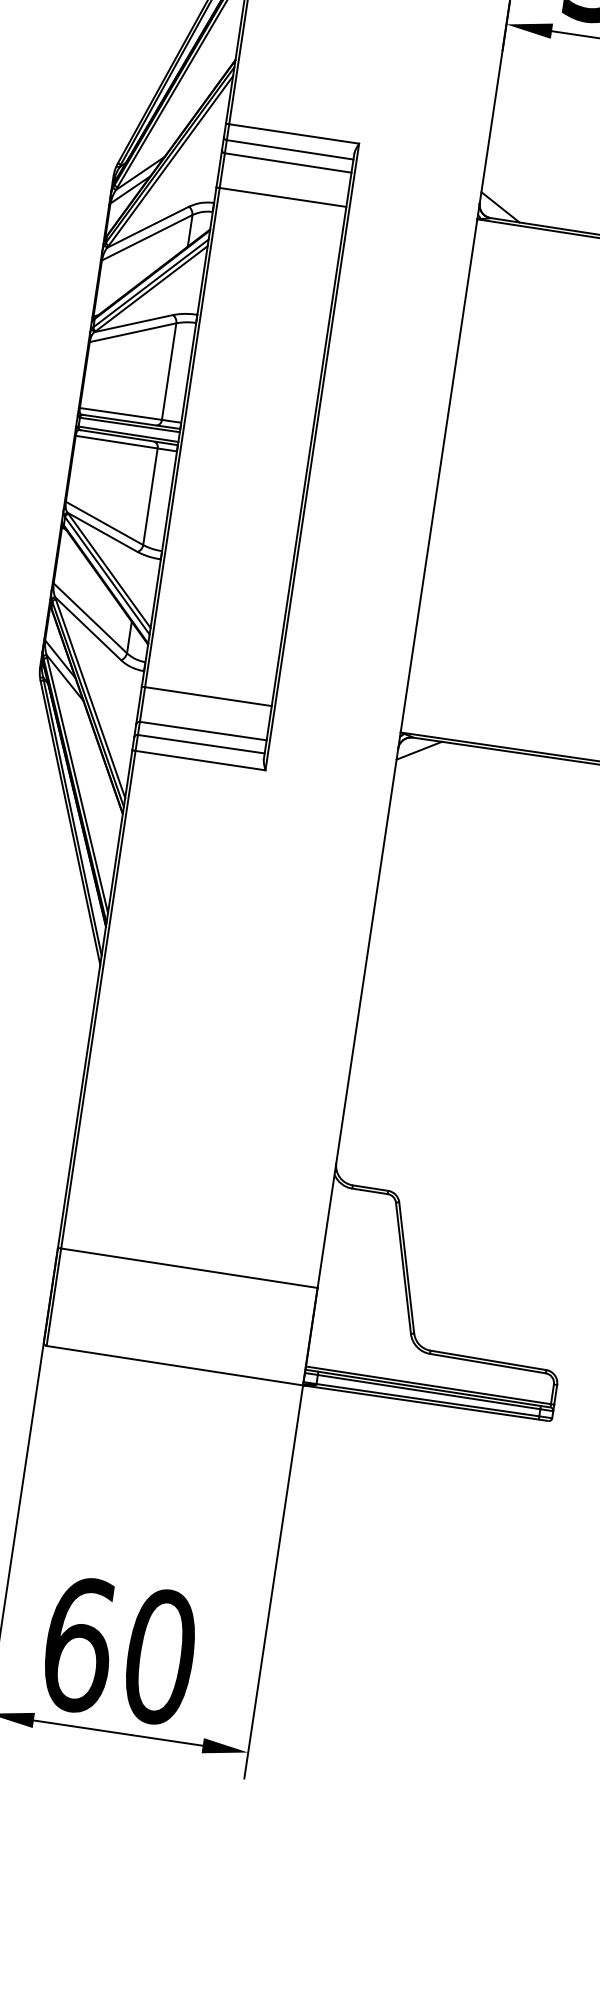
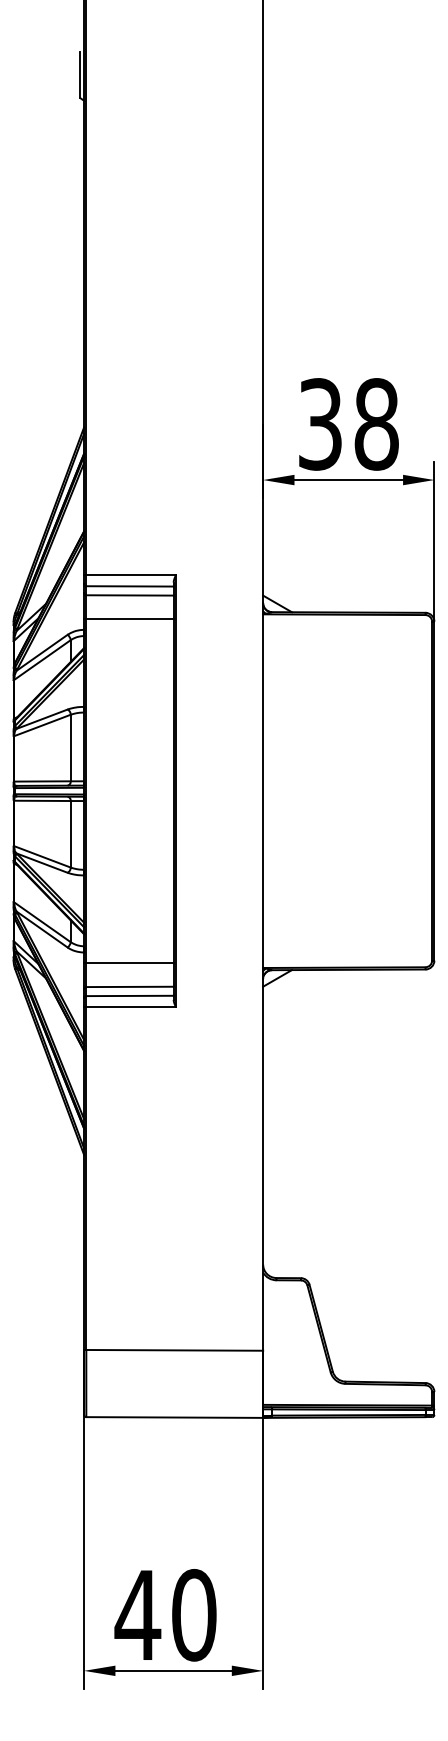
text: (77, 1644) -> (137, 1615), 60 -> 40

